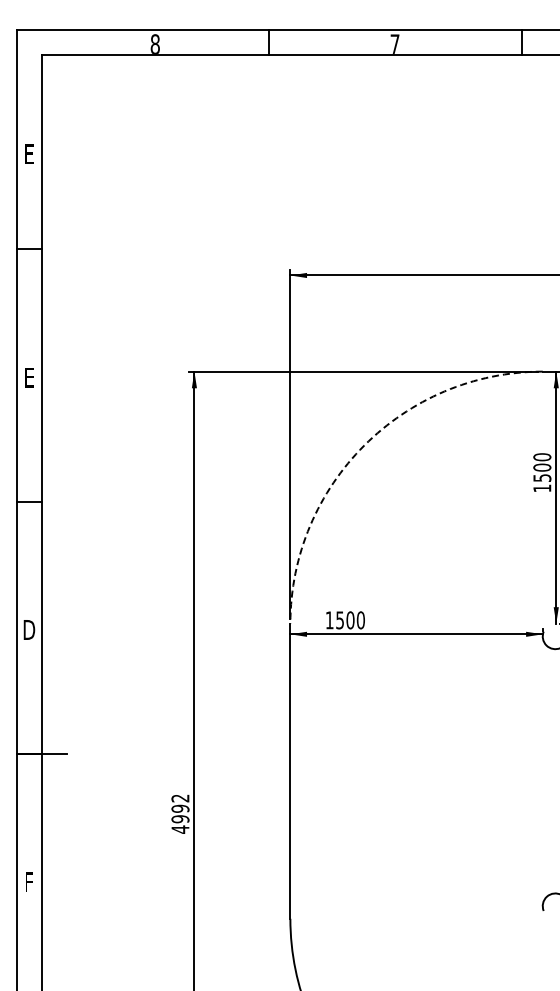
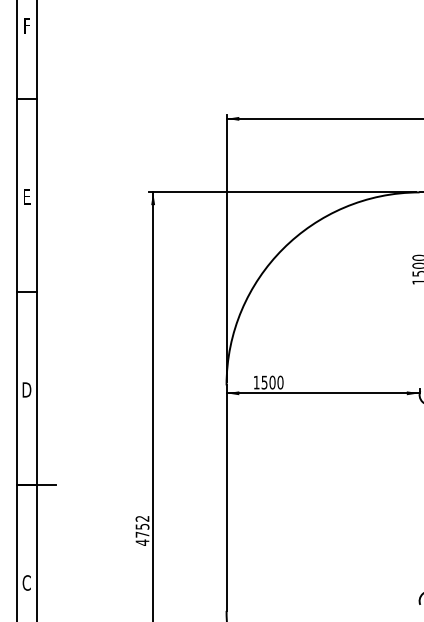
text: (29, 153) -> (27, 25), E -> F
arc: (364, 445) -> (283, 248), dashed -> solid
text: (180, 813) -> (142, 530), 4992 -> 4752
text: (28, 882) -> (26, 583), F -> C

